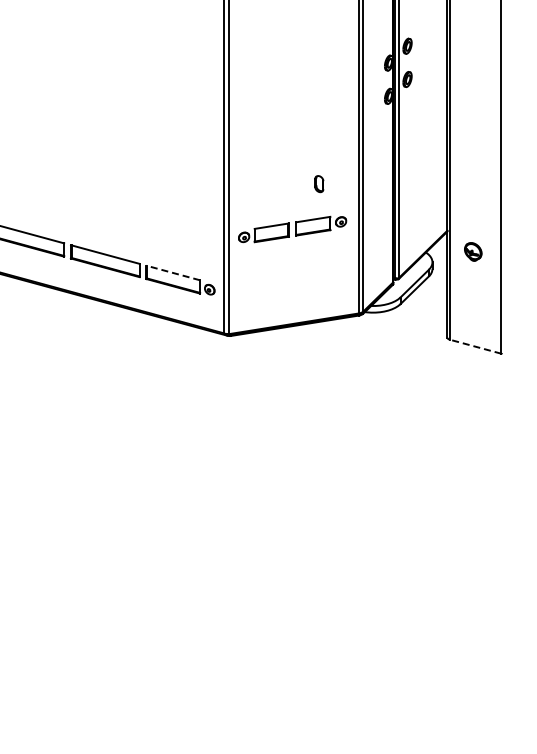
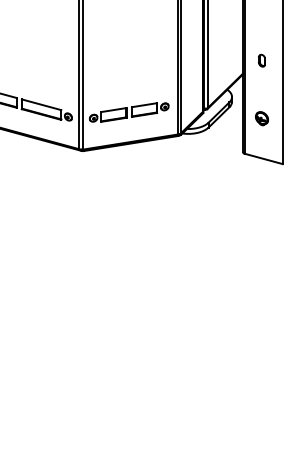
part: (319, 184) -> (262, 61), moved
part: (292, 229) -> (129, 112), moved
part: (473, 251) -> (262, 118), moved
line: (173, 273) -> (41, 105), dashed -> solid
line: (475, 346) -> (263, 158), dashed -> solid

